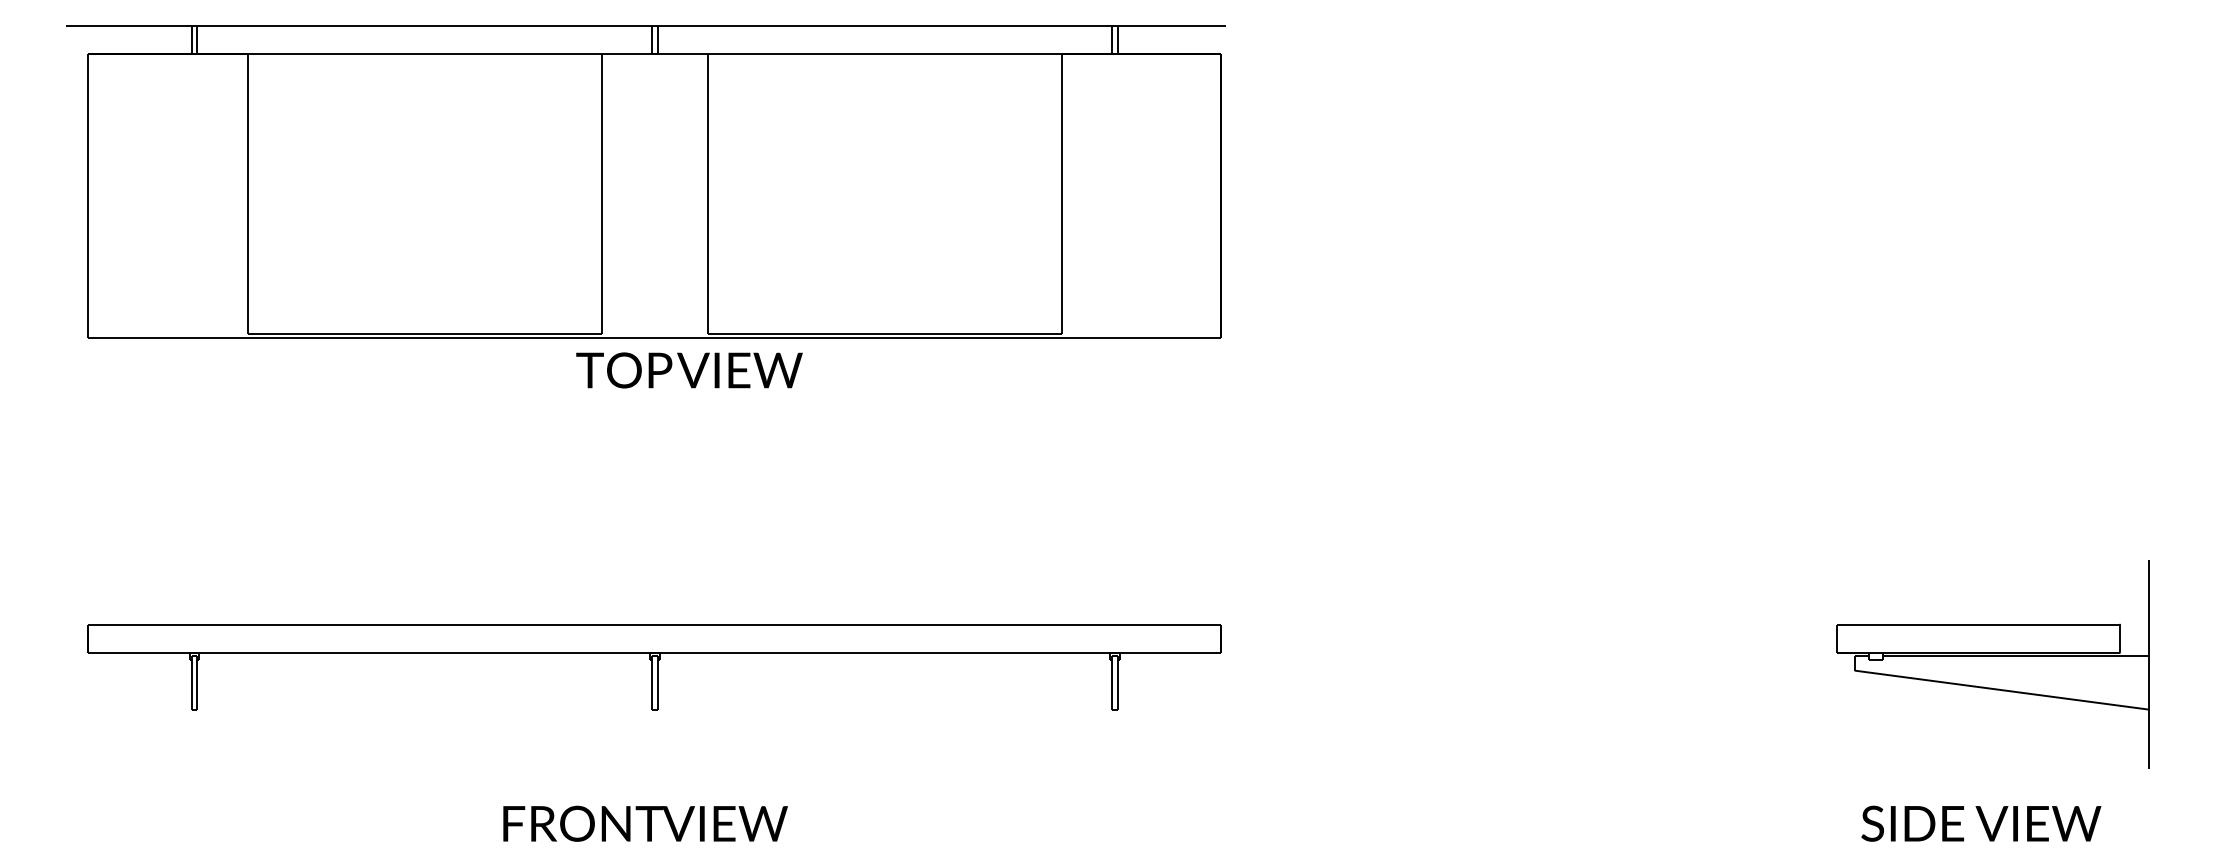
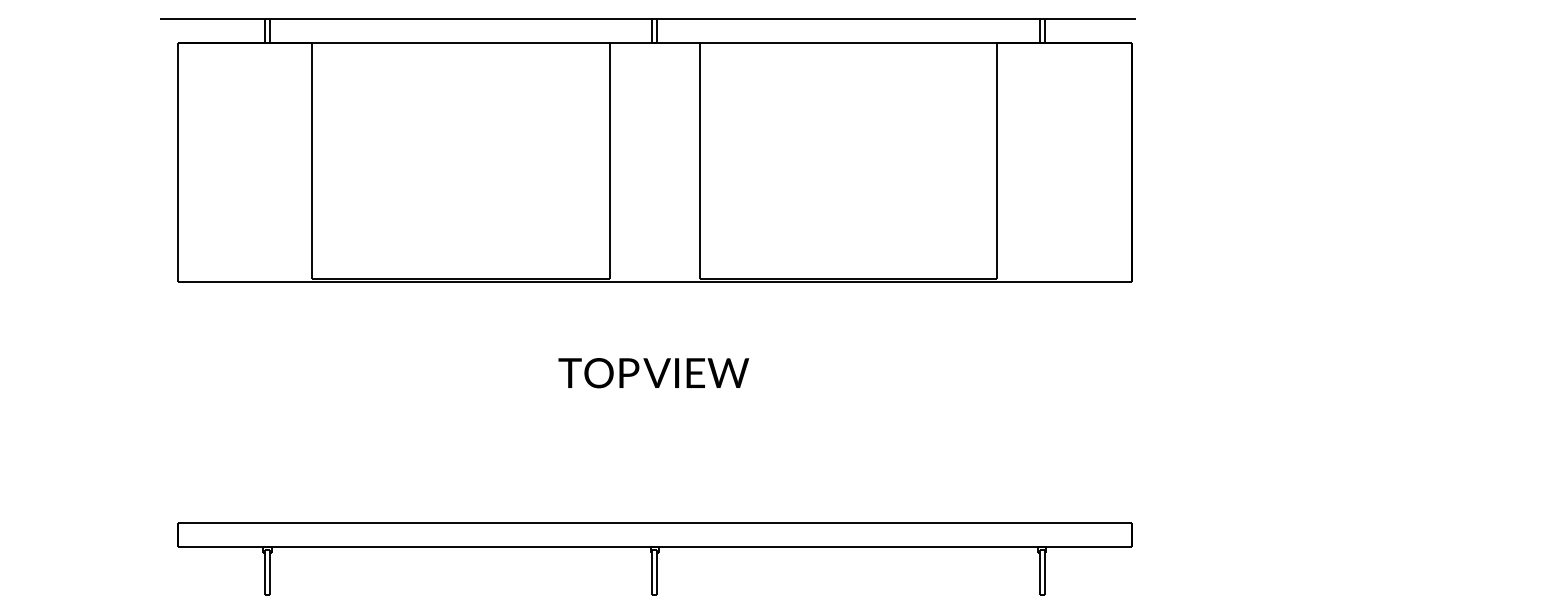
text: (689, 370) -> (653, 373), moved

